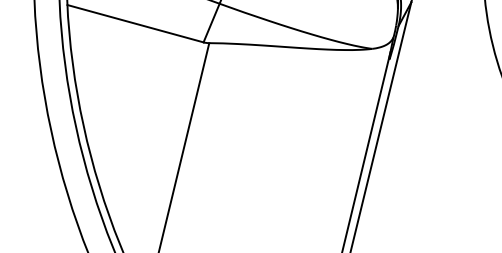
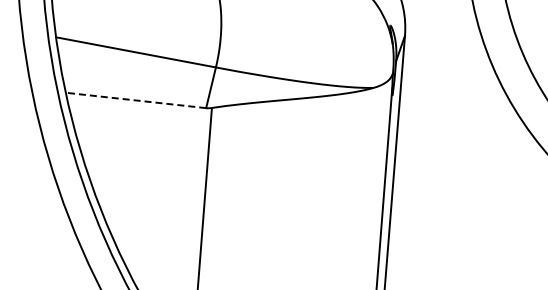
line: (135, 23) -> (136, 100), solid -> dashed

